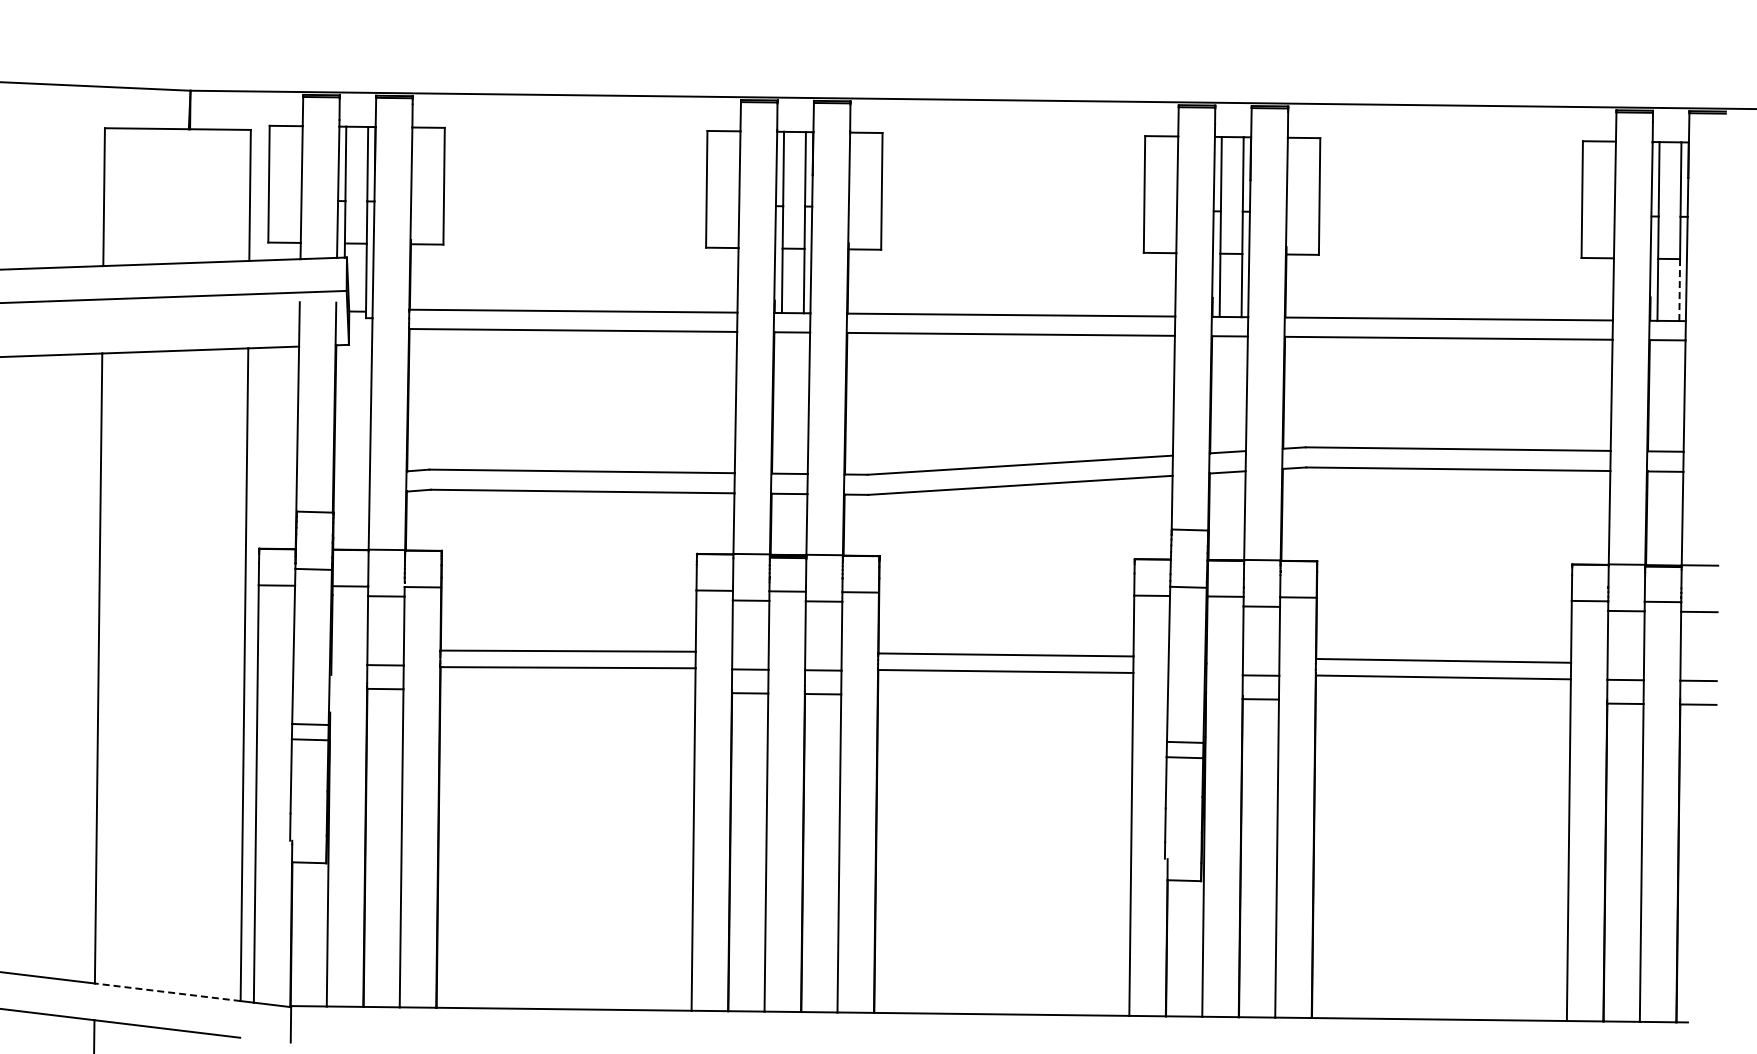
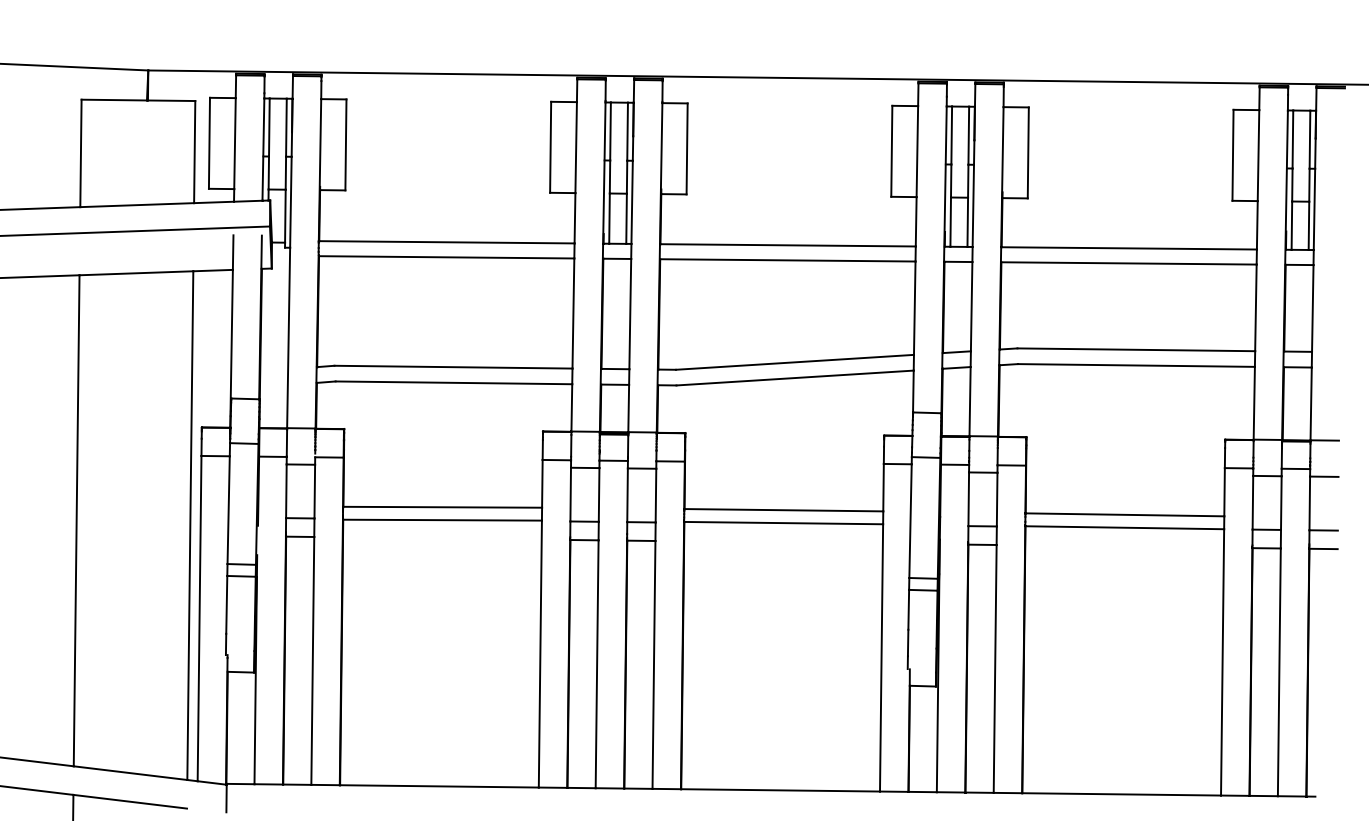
line: (1679, 290) -> (1308, 226), dashed -> solid
line: (167, 992) -> (130, 773), dashed -> solid

